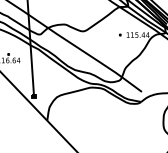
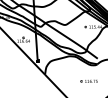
part: (125, 131) -> (88, 80), added

